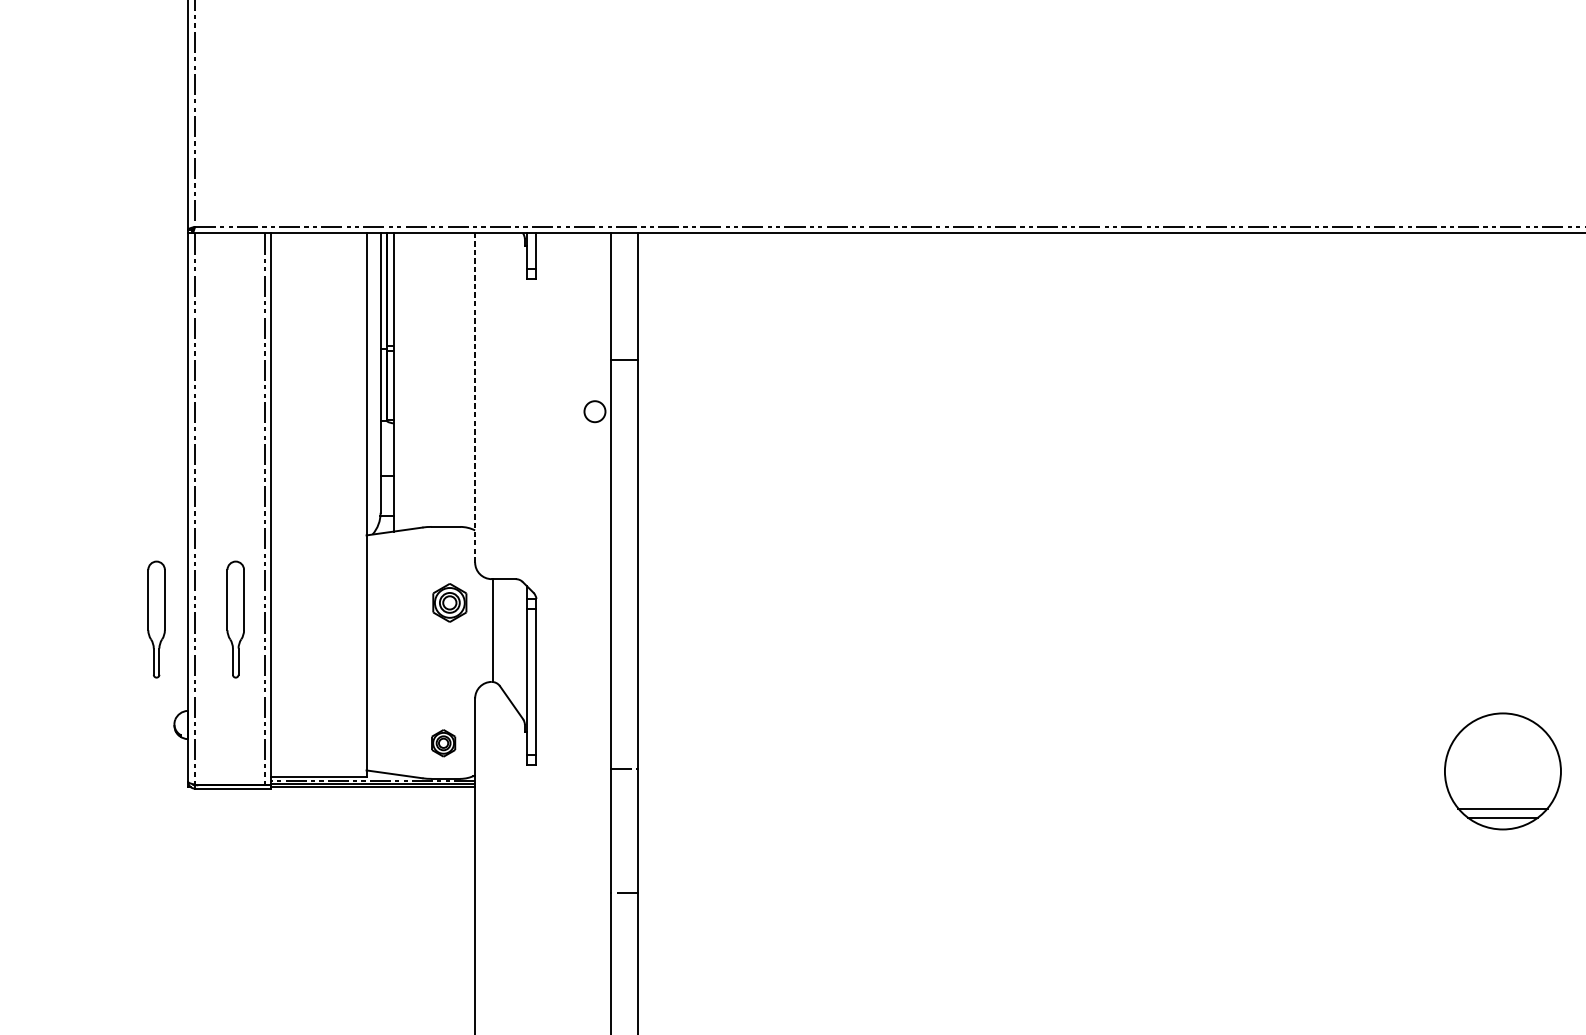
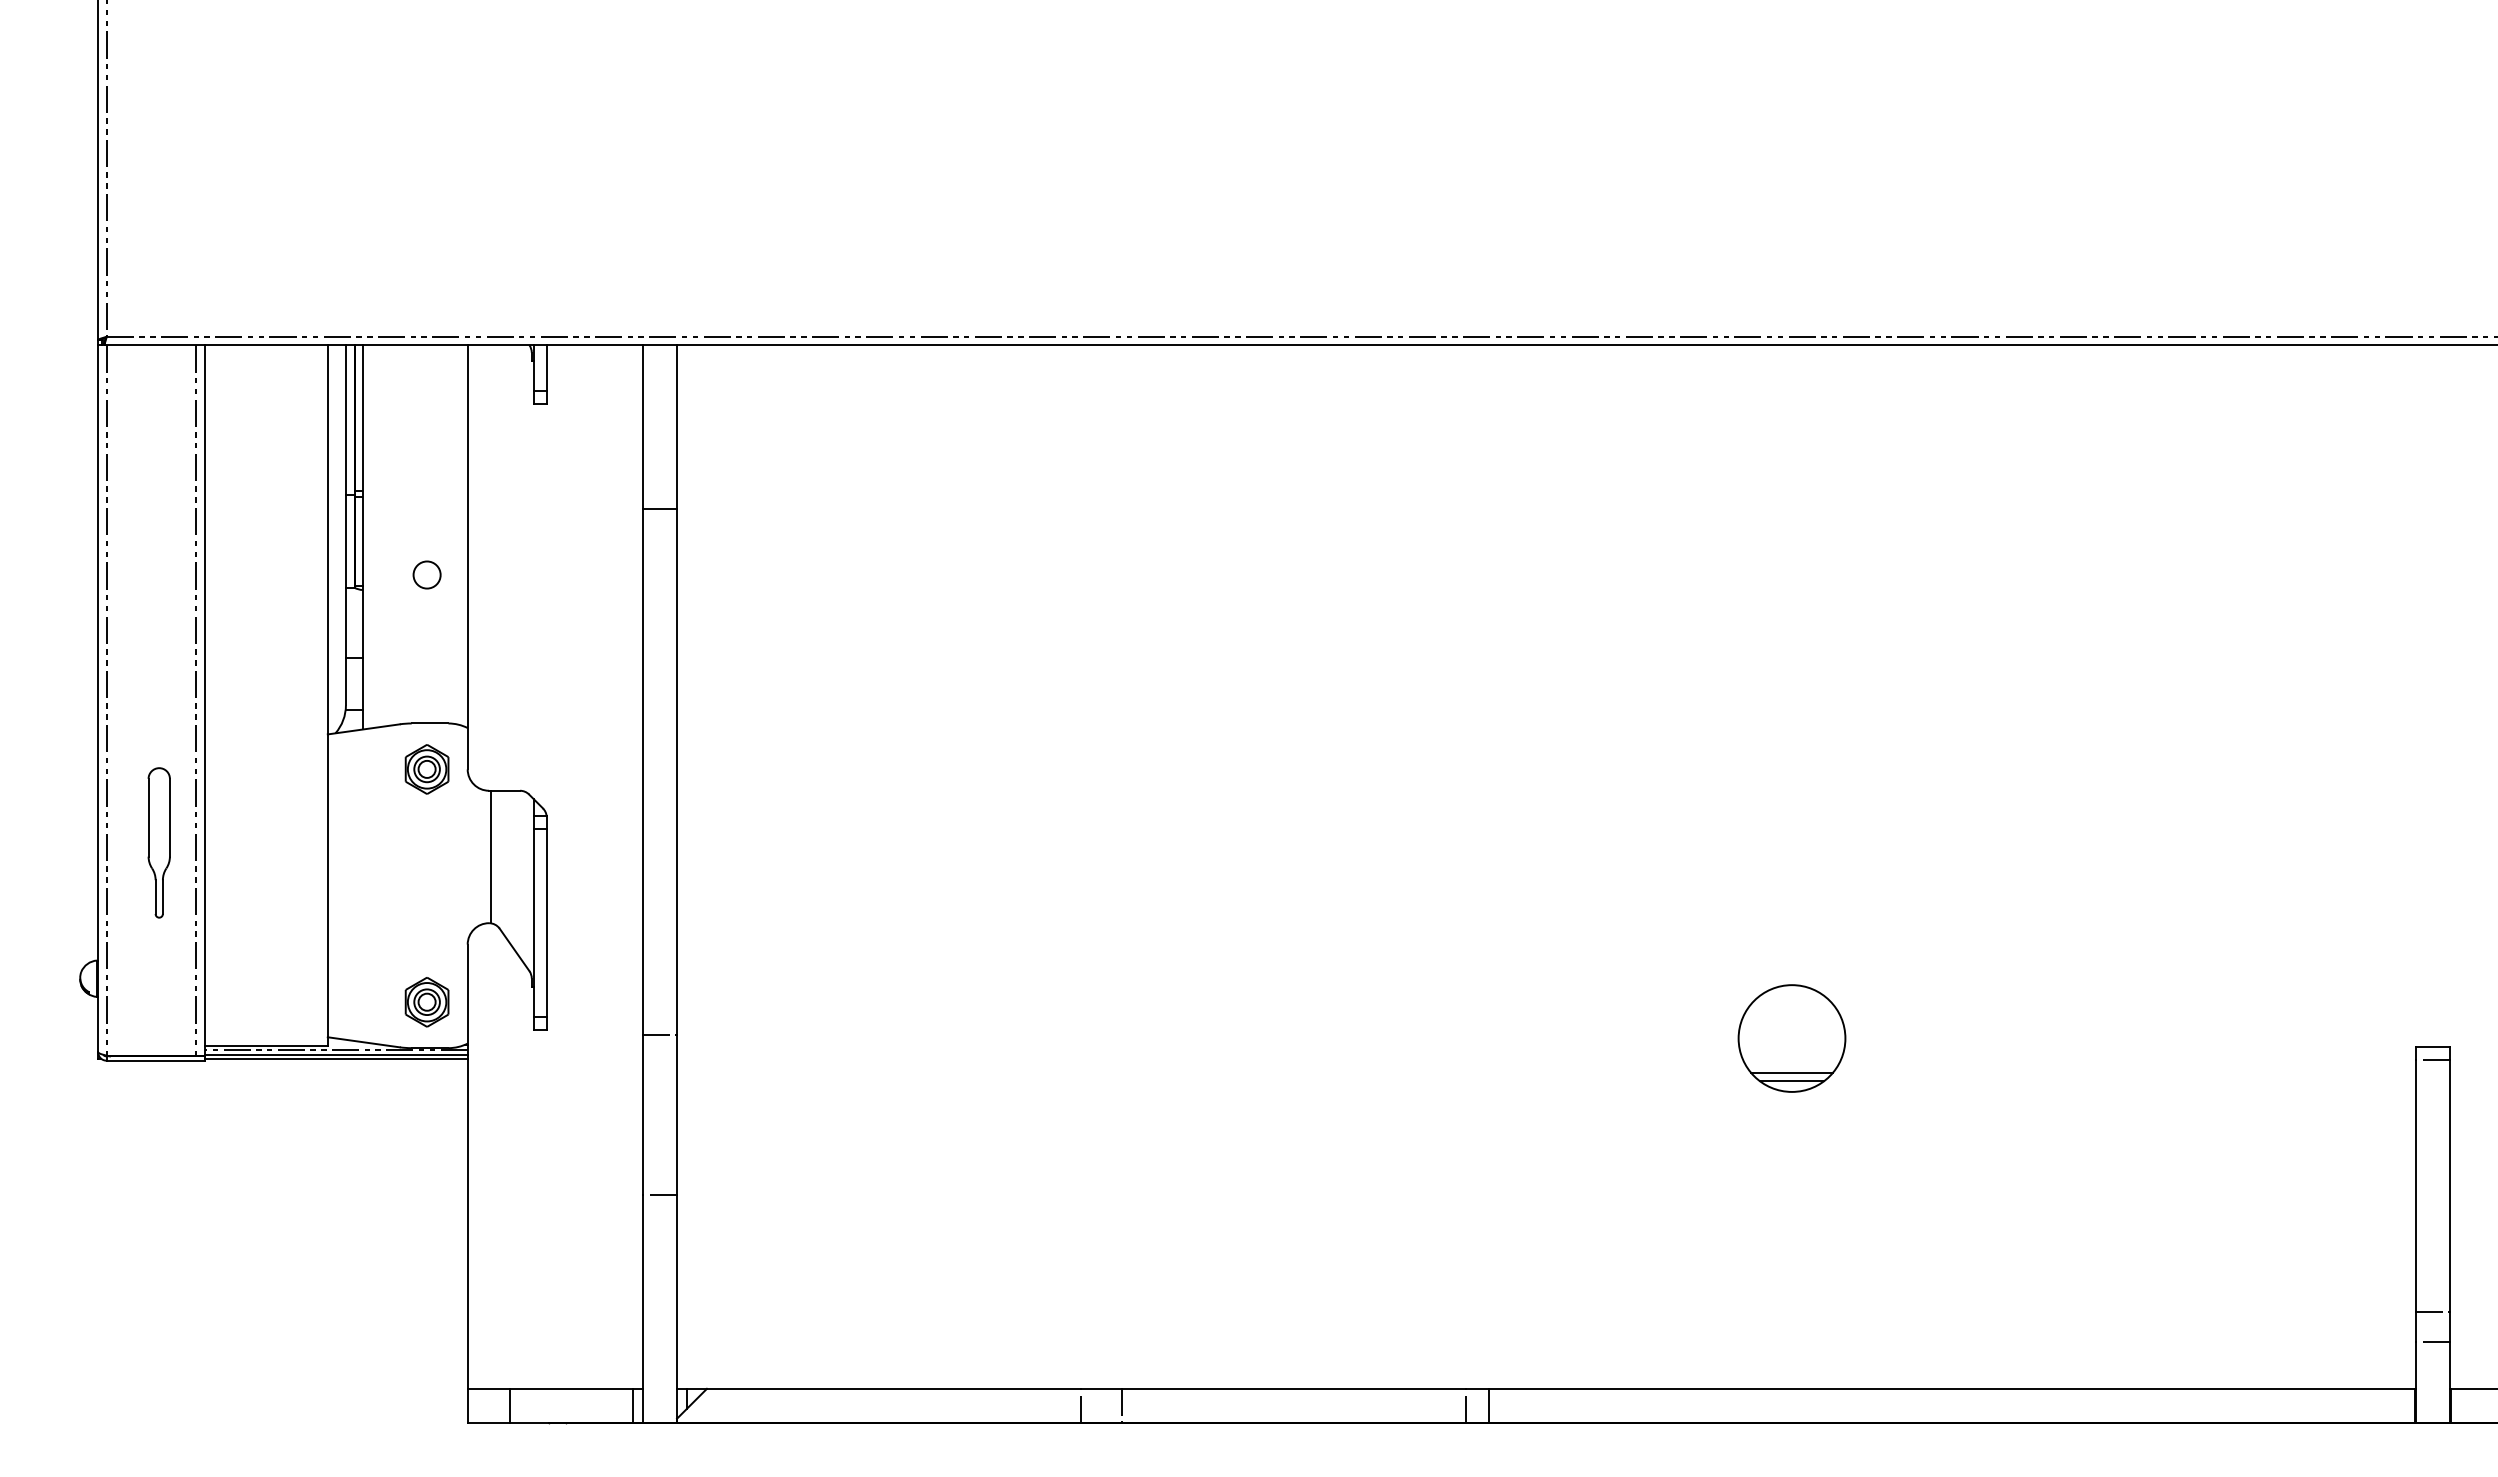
line: (474, 398) -> (467, 557), dashed -> solid
circle: (594, 411) -> (426, 574), moved
part: (449, 602) -> (426, 769), moved
part: (156, 619) -> (56, 842), removed
part: (443, 743) -> (426, 1002), size x1.43
part: (1502, 771) -> (1791, 1038), size x0.71

